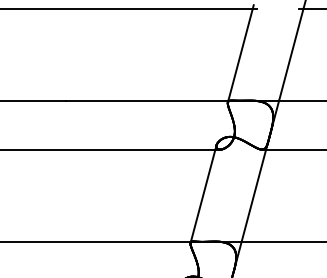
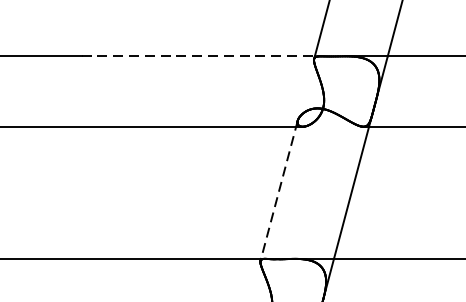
line: (149, 100) -> (201, 56), solid -> dashed
line: (203, 193) -> (279, 189), solid -> dashed

